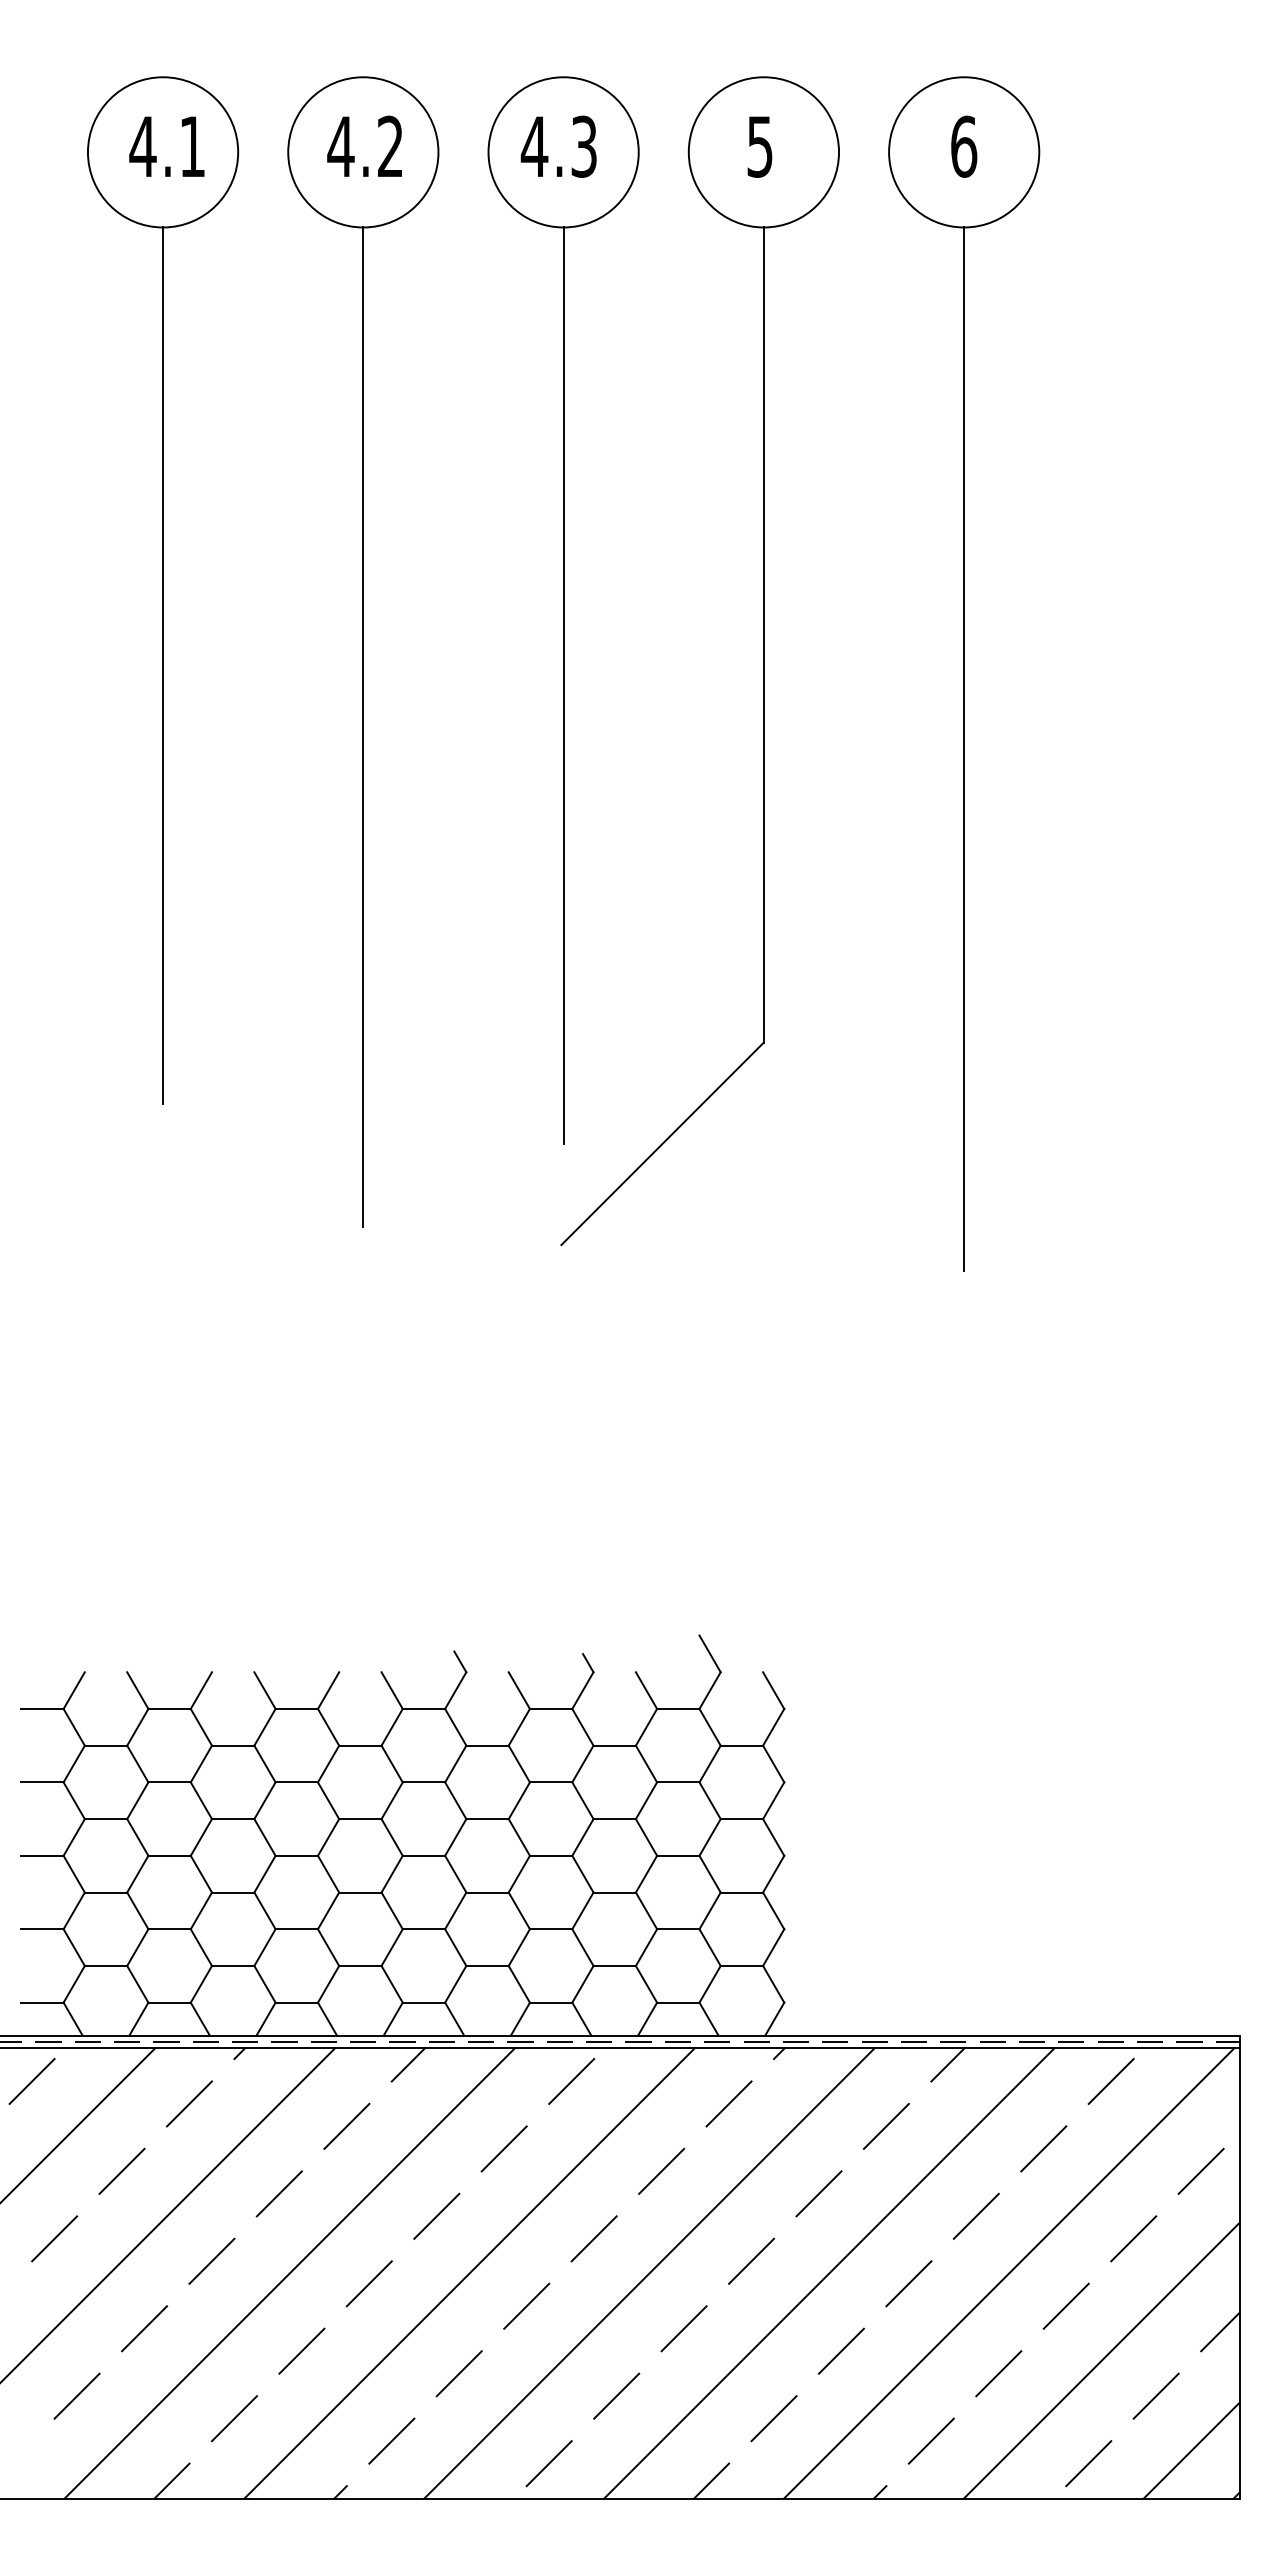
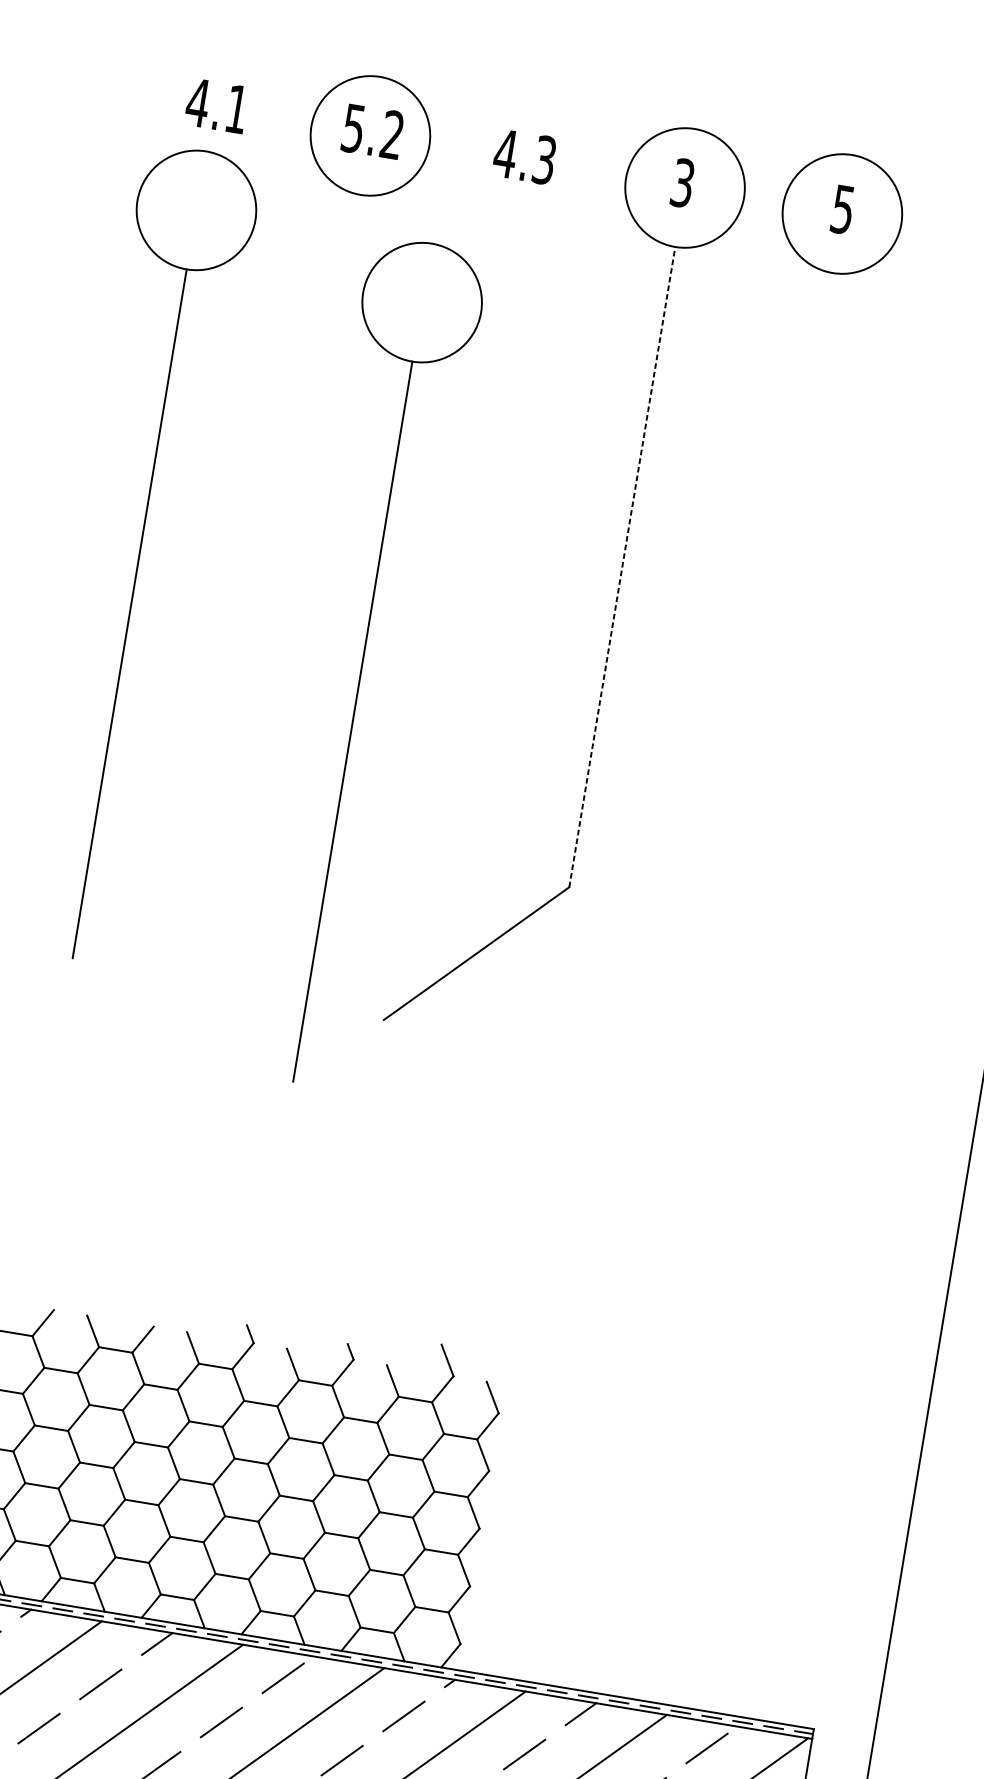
text: (340, 146) -> (353, 128), 4.2 -> 5.2
text: (760, 146) -> (683, 182), 5 -> 3
text: (964, 146) -> (843, 209), 6 -> 5
part: (163, 590) -> (139, 554), moved
part: (563, 610) -> (362, 662), moved
line: (763, 635) -> (621, 567), solid -> dashed
line: (363, 727) -> (295, 587), removed
line: (964, 748) -> (765, 682), removed

